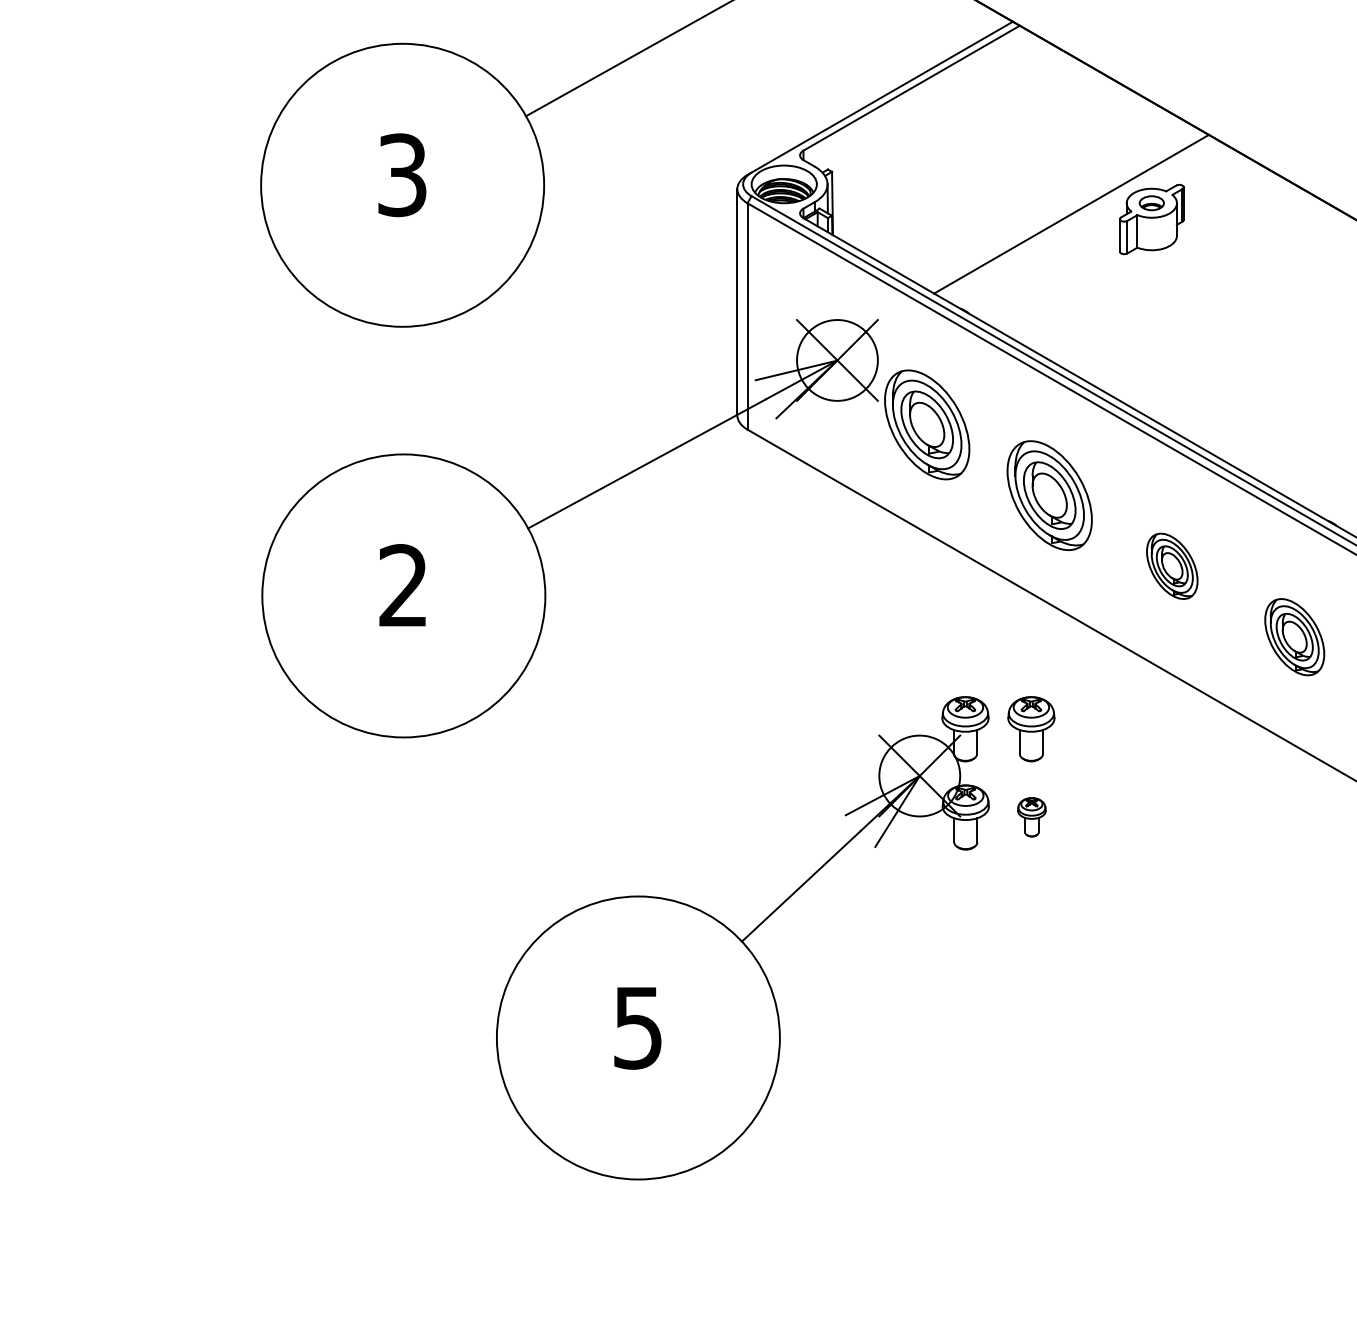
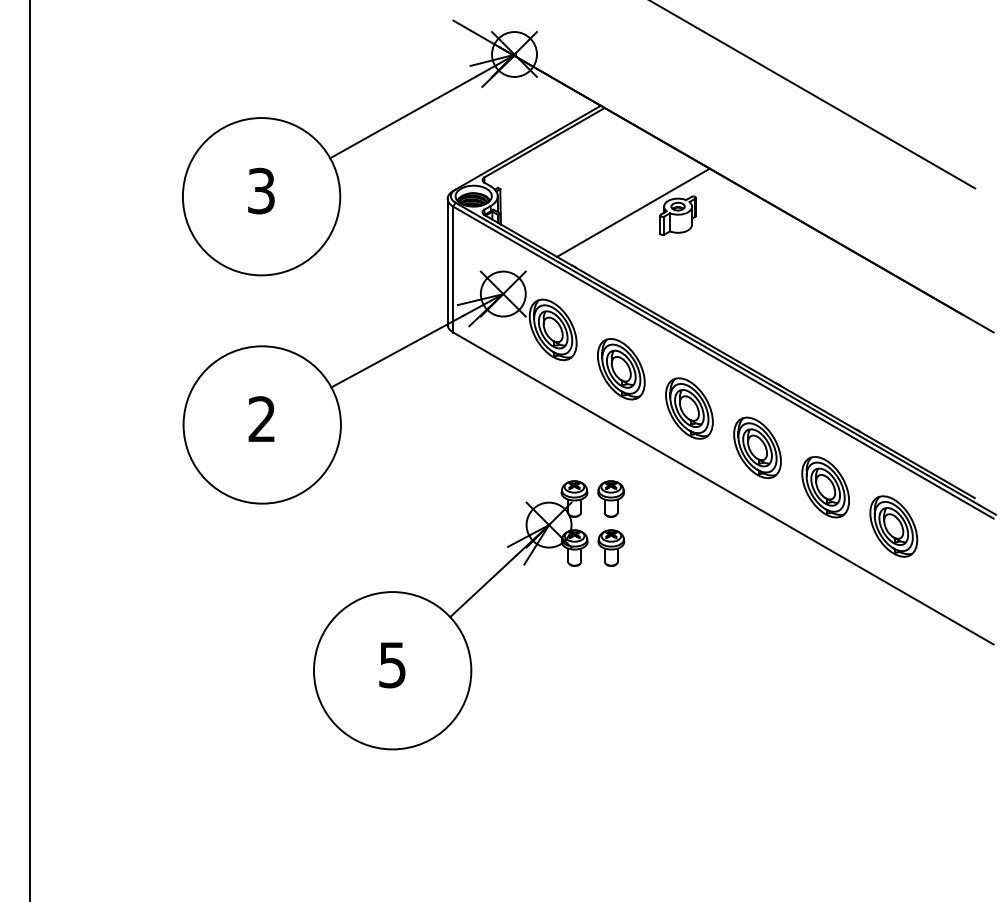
part: (1172, 566) -> (689, 408), size x1.67
part: (1294, 636) -> (757, 447), size x1.43
part: (1032, 816) -> (611, 547), size x1.67

